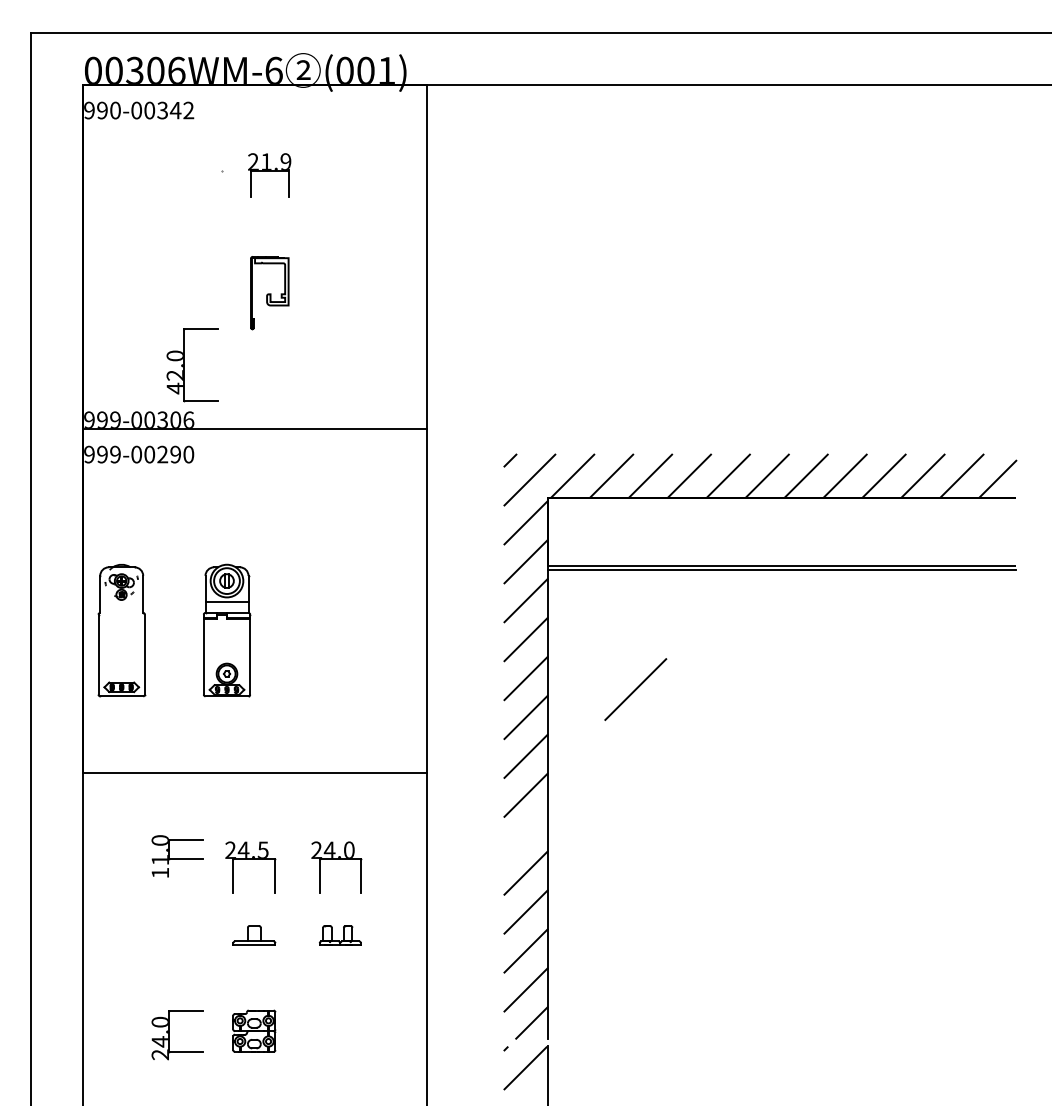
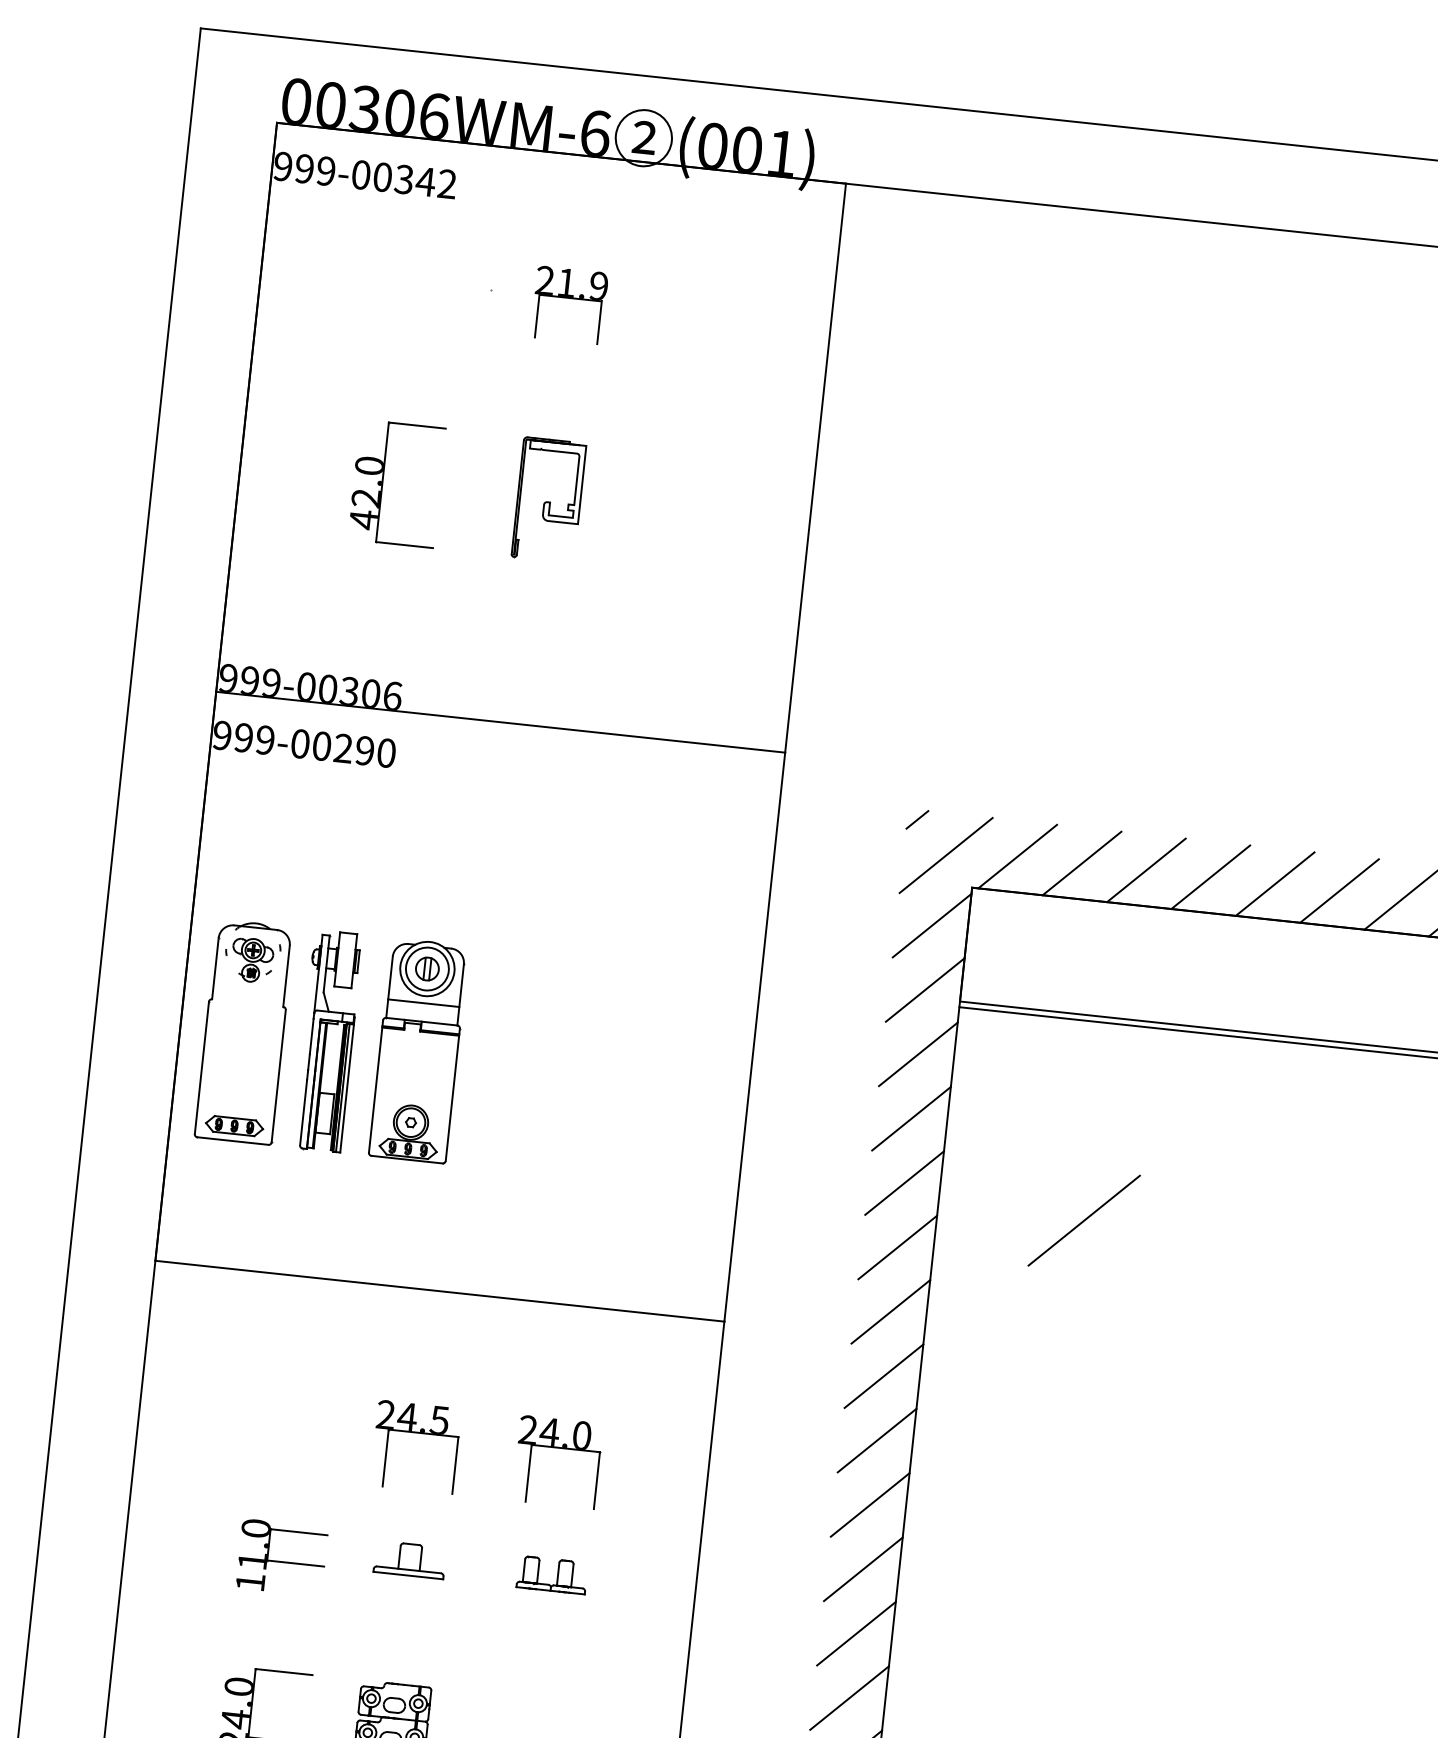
text: (115, 110) -> (326, 171), 990-00342 -> 999-00342
part: (184, 365) -> (383, 483), moved
part: (171, 630) -> (326, 1040), added
line: (525, 833) -> (876, 1439), added
part: (177, 856) -> (281, 1557), moved

